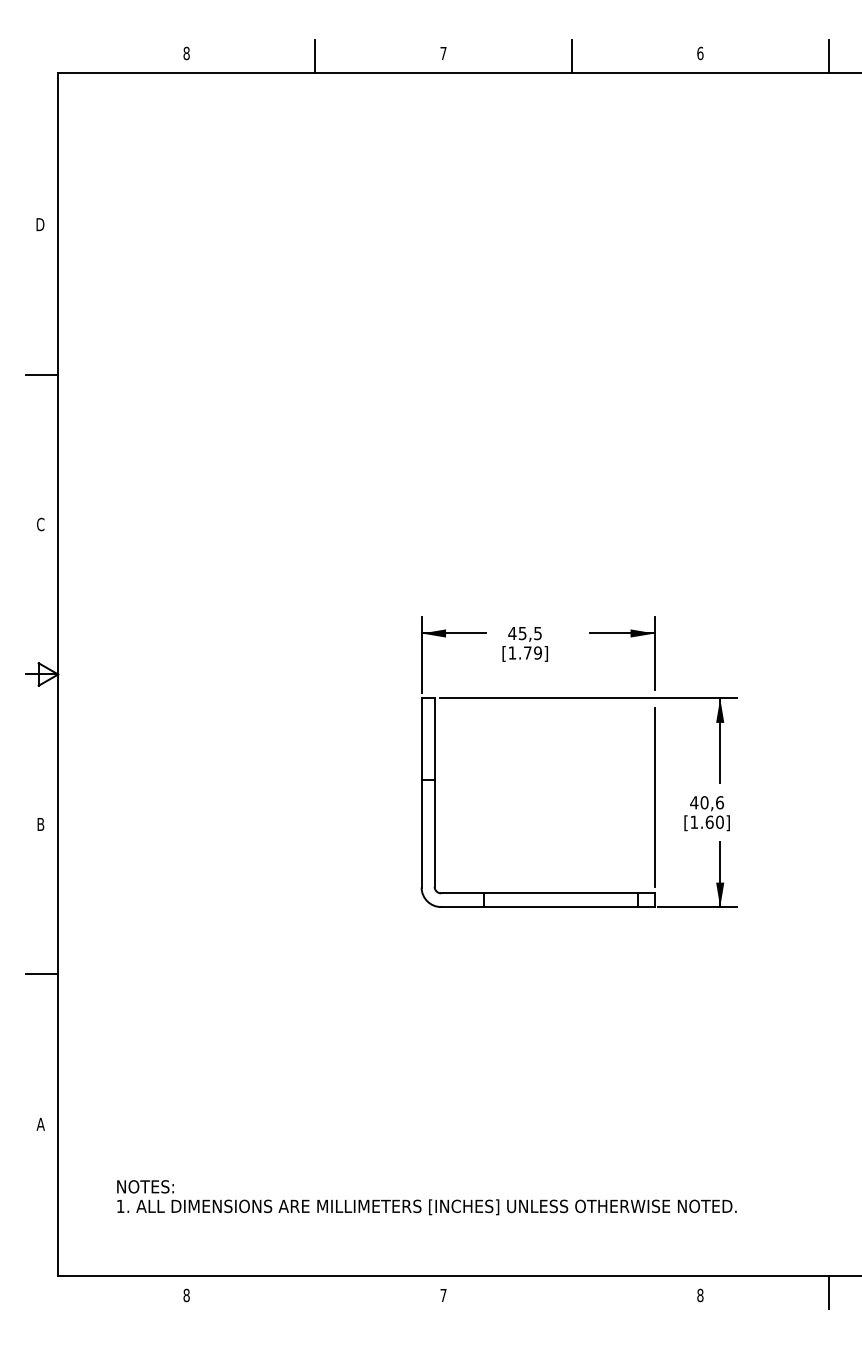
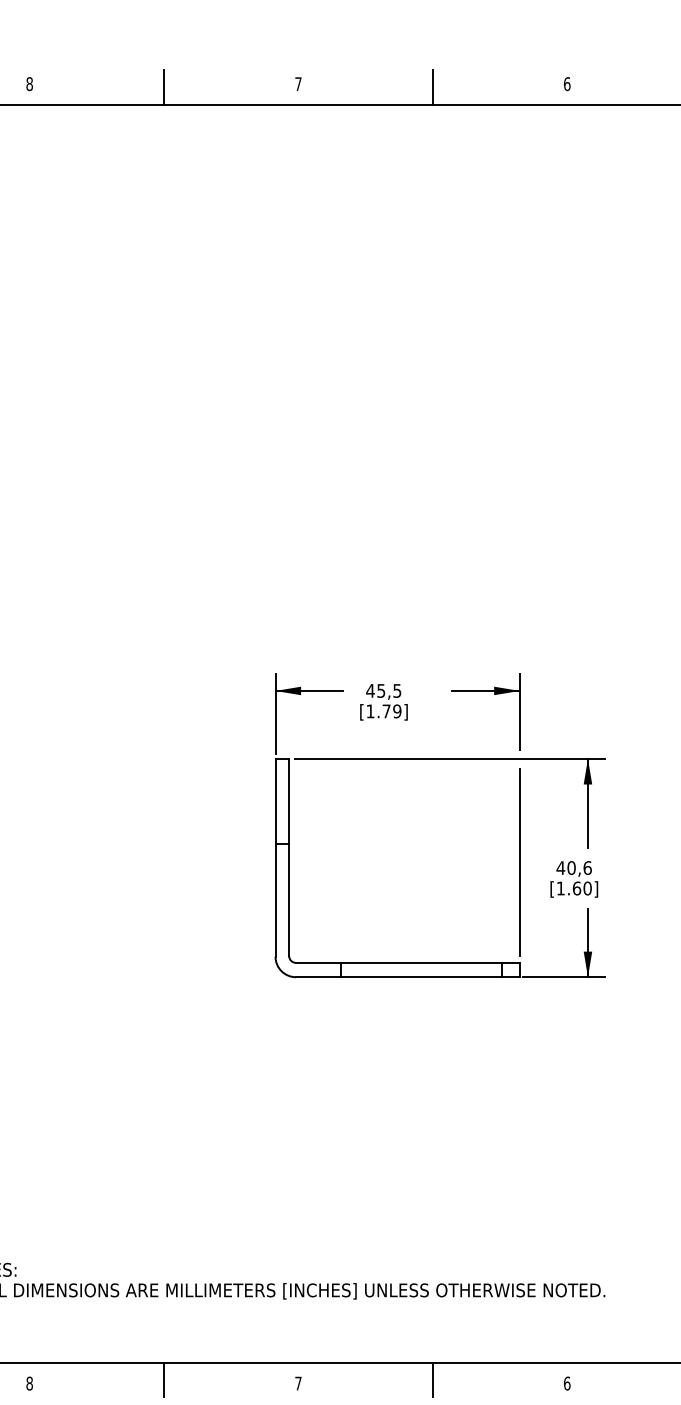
line: (315, 1291) -> (164, 1379), added
line: (571, 1291) -> (432, 1379), added
text: (700, 1294) -> (567, 1382), 8 -> 6

